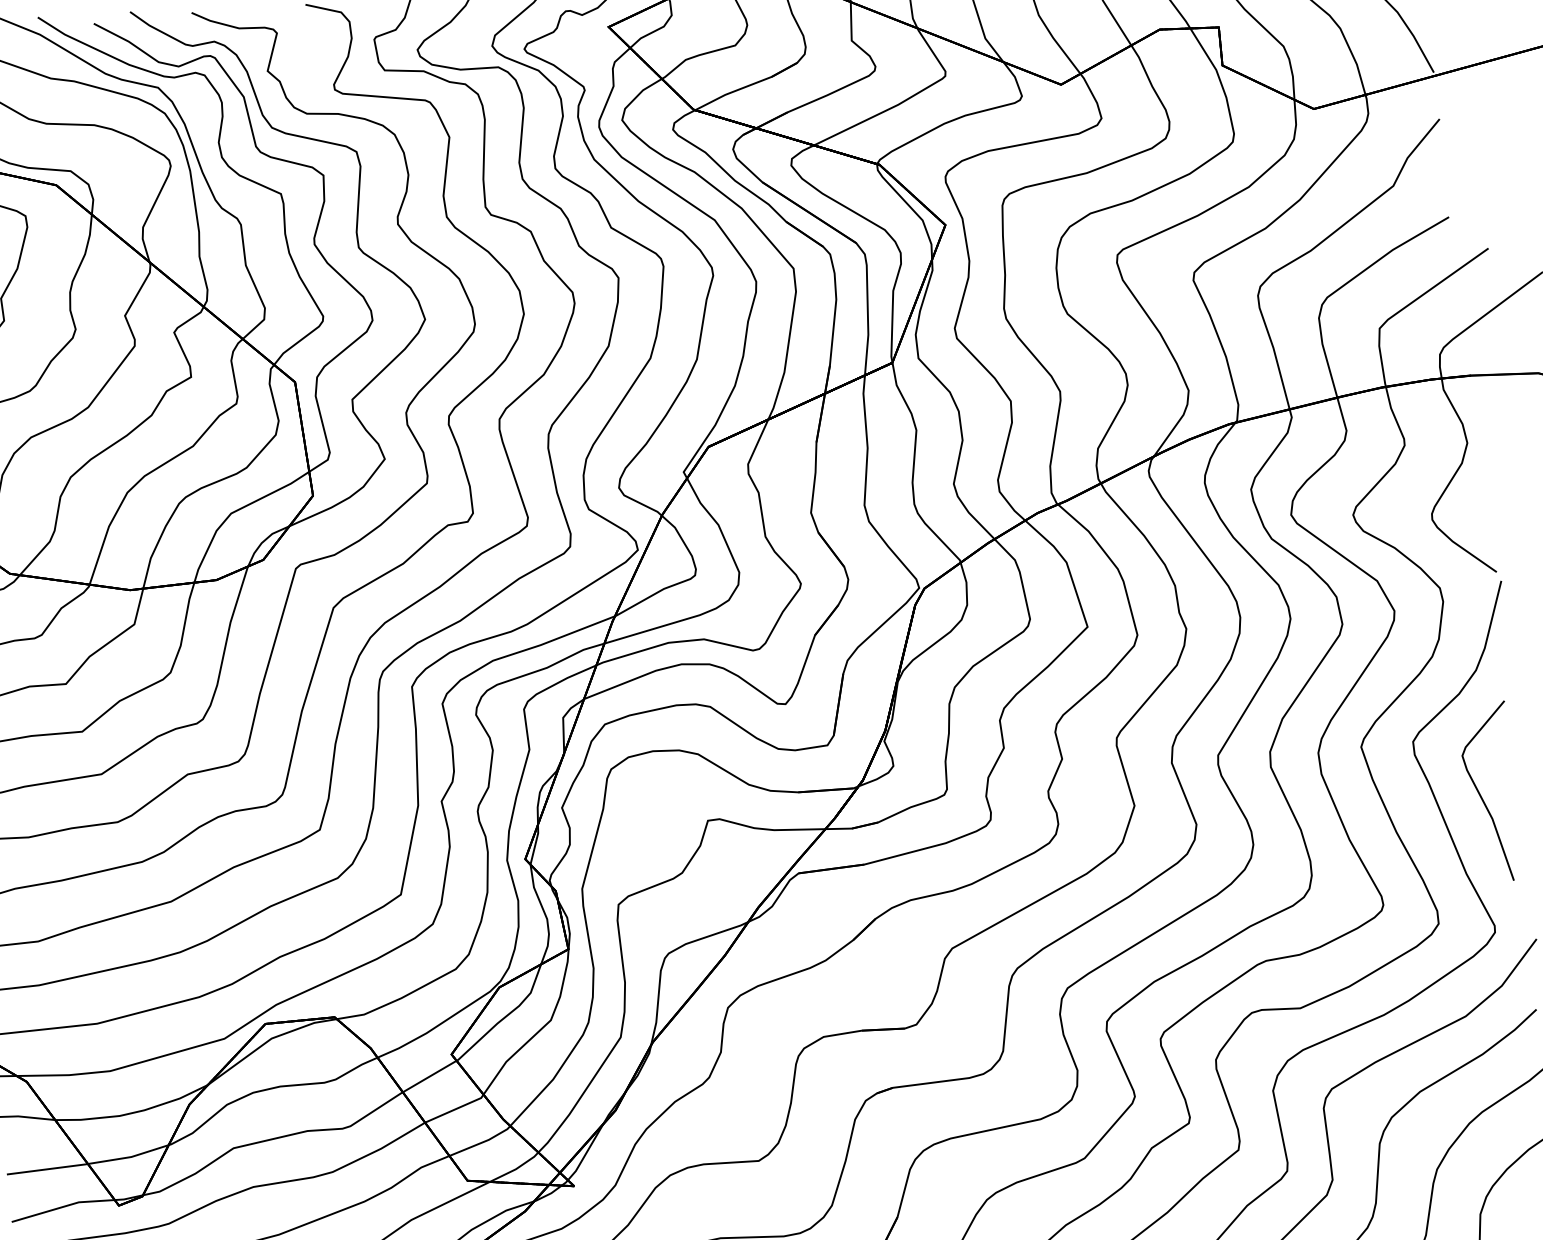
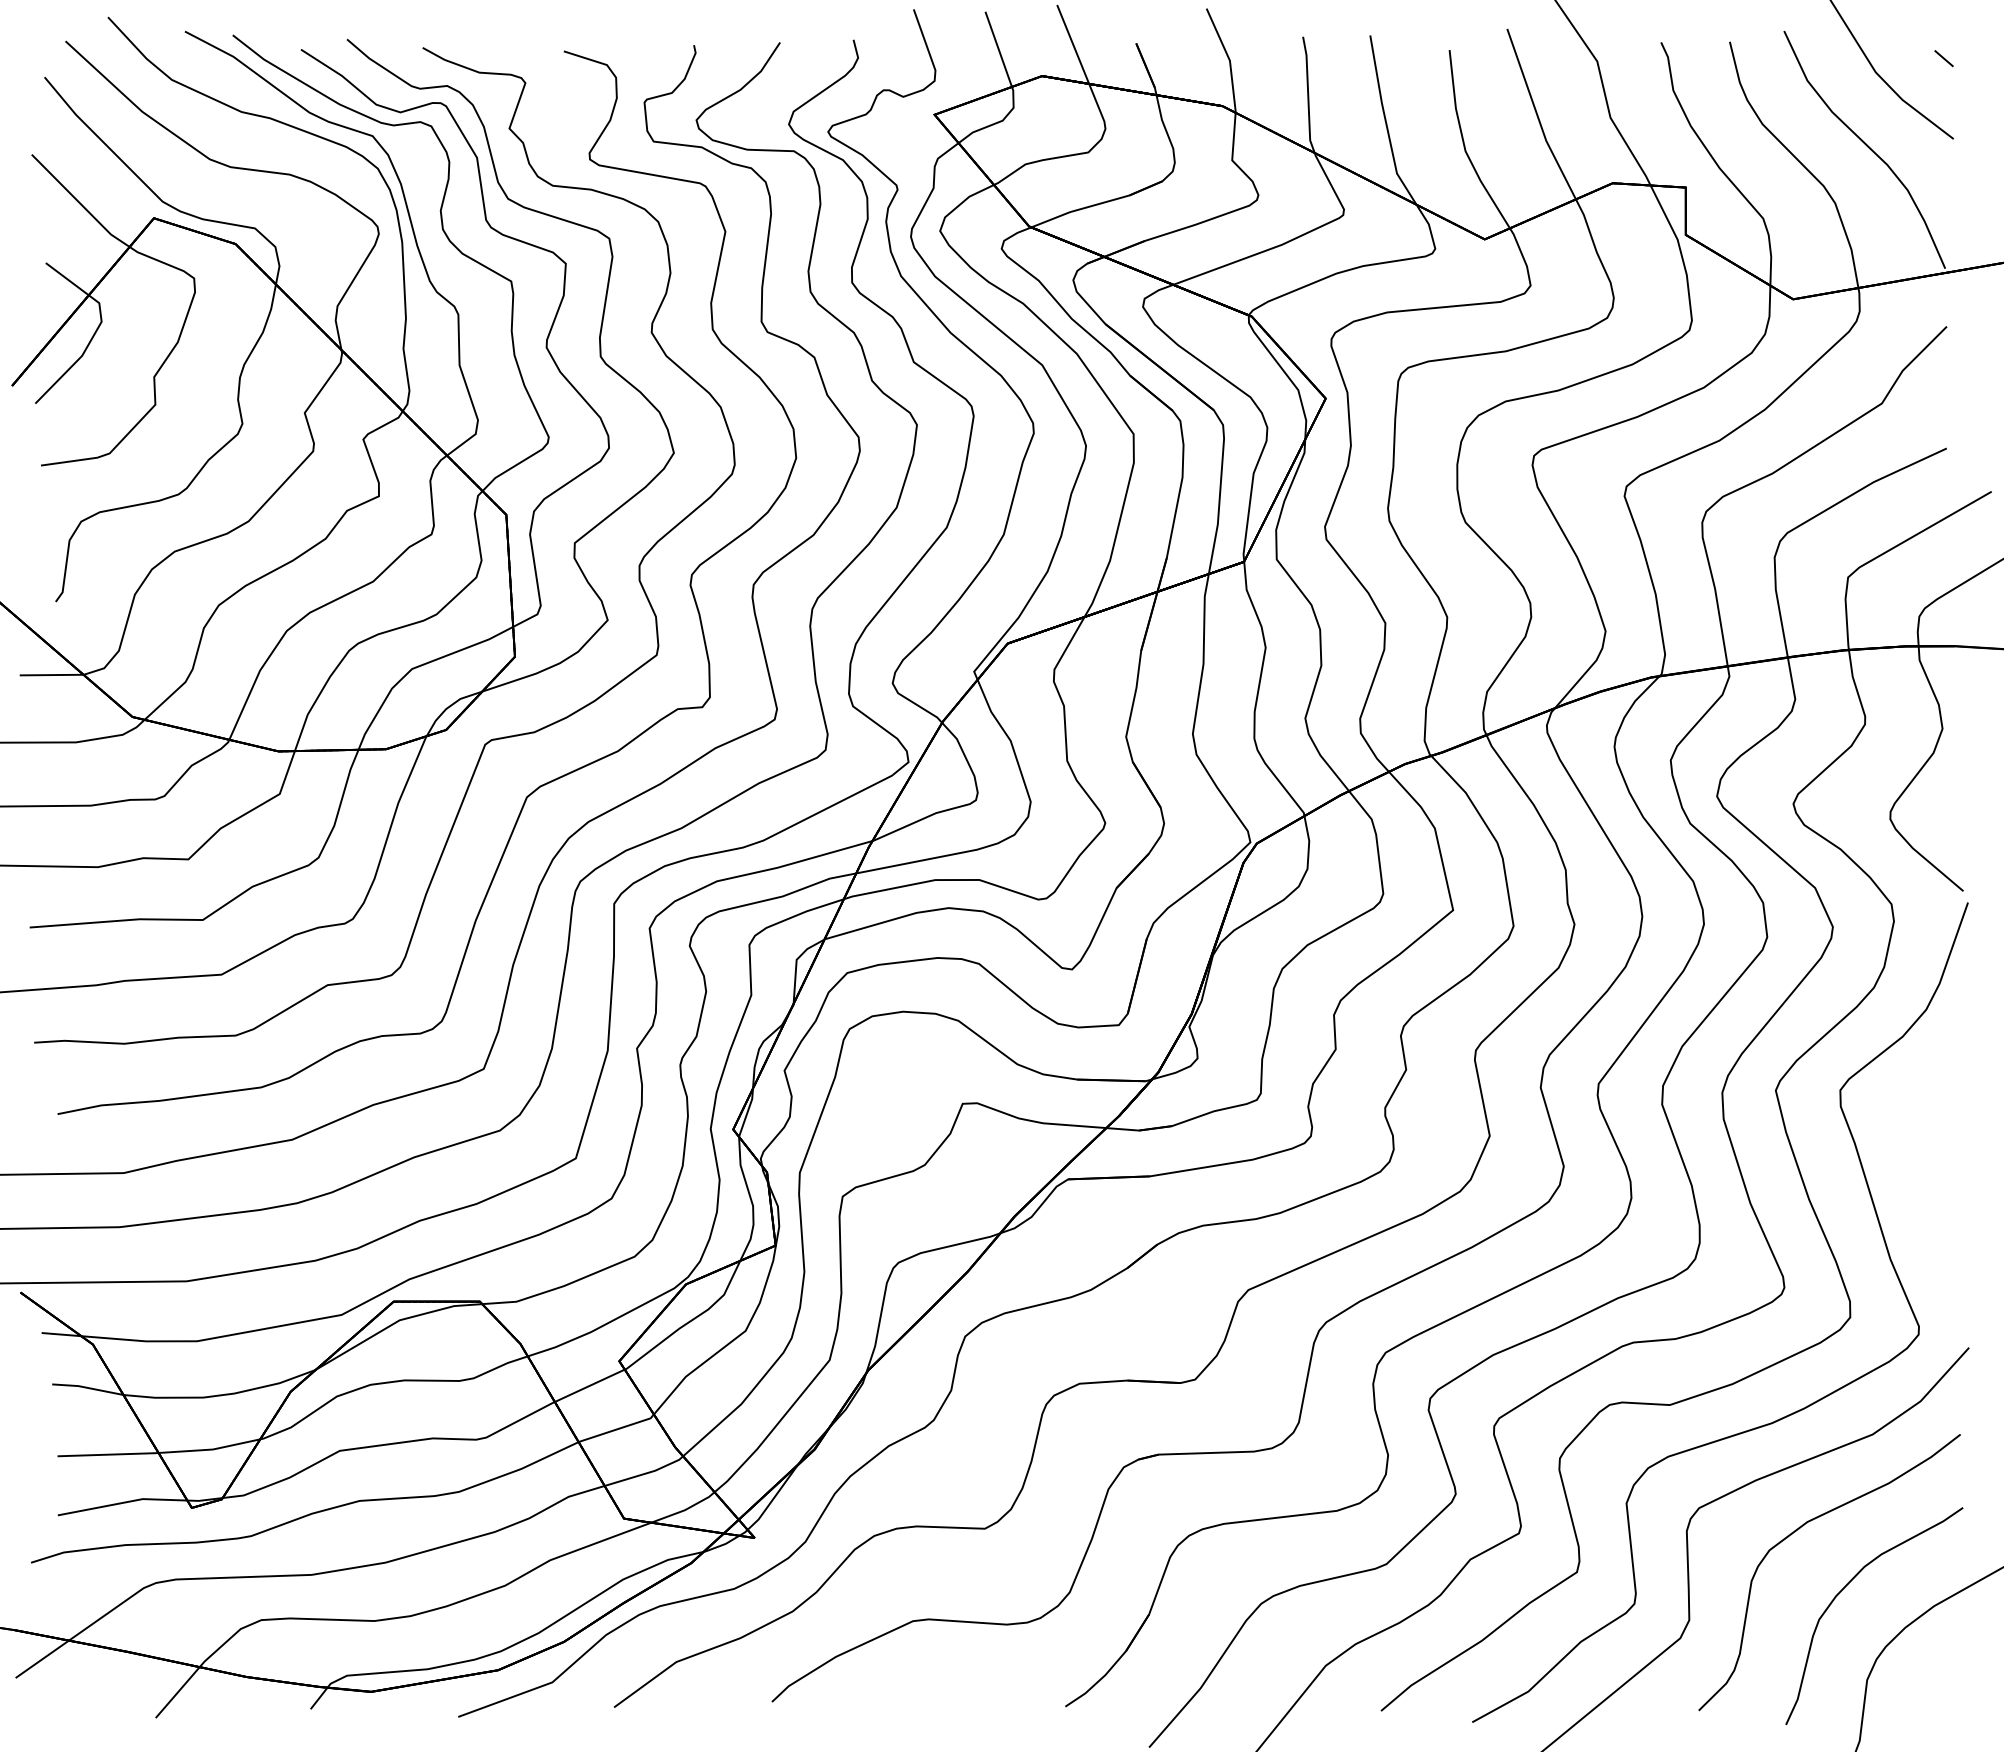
curve: (1481, 796) -> (1918, 1165), removed

